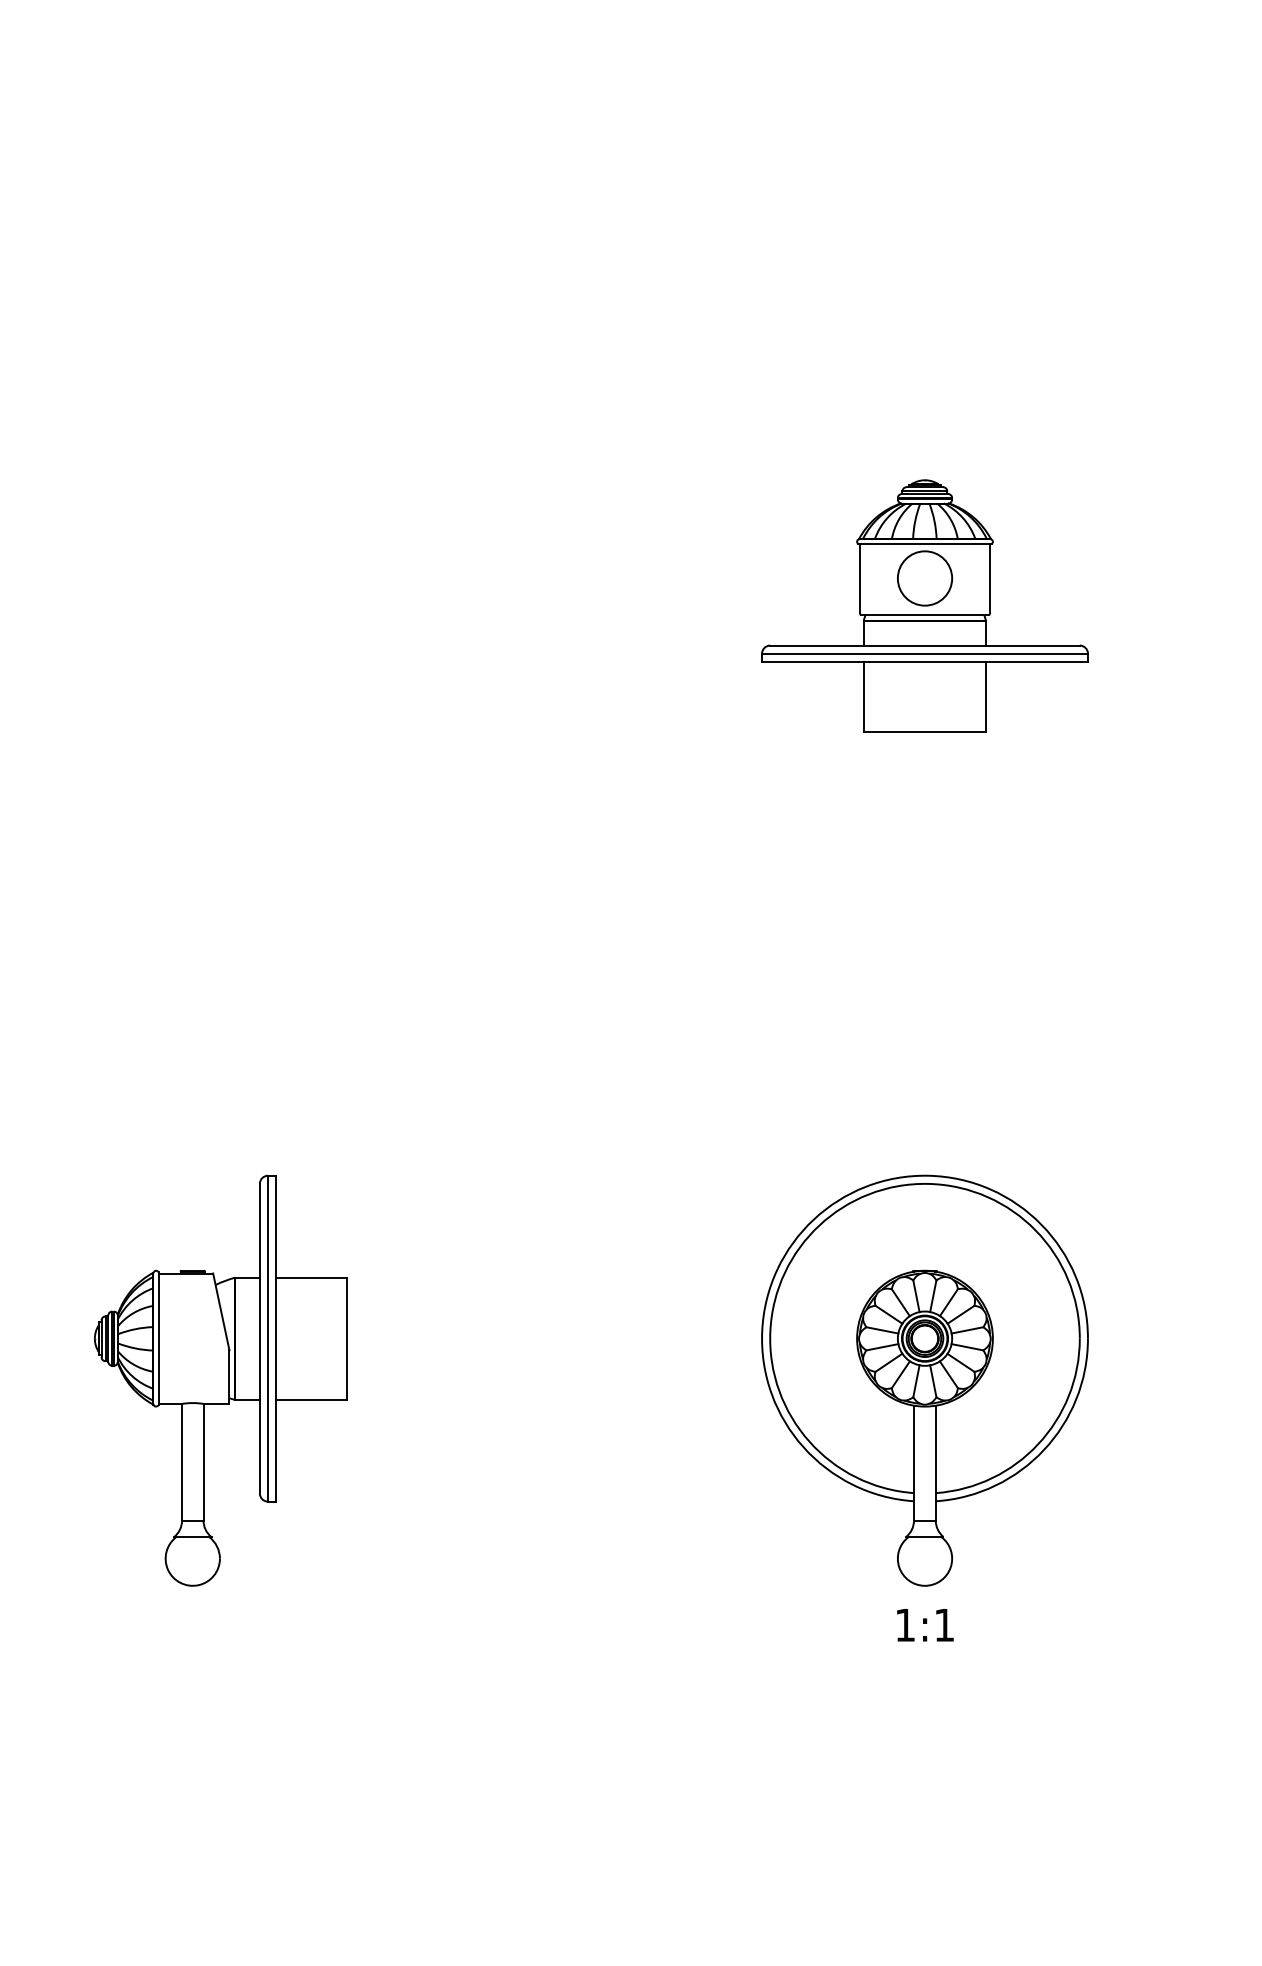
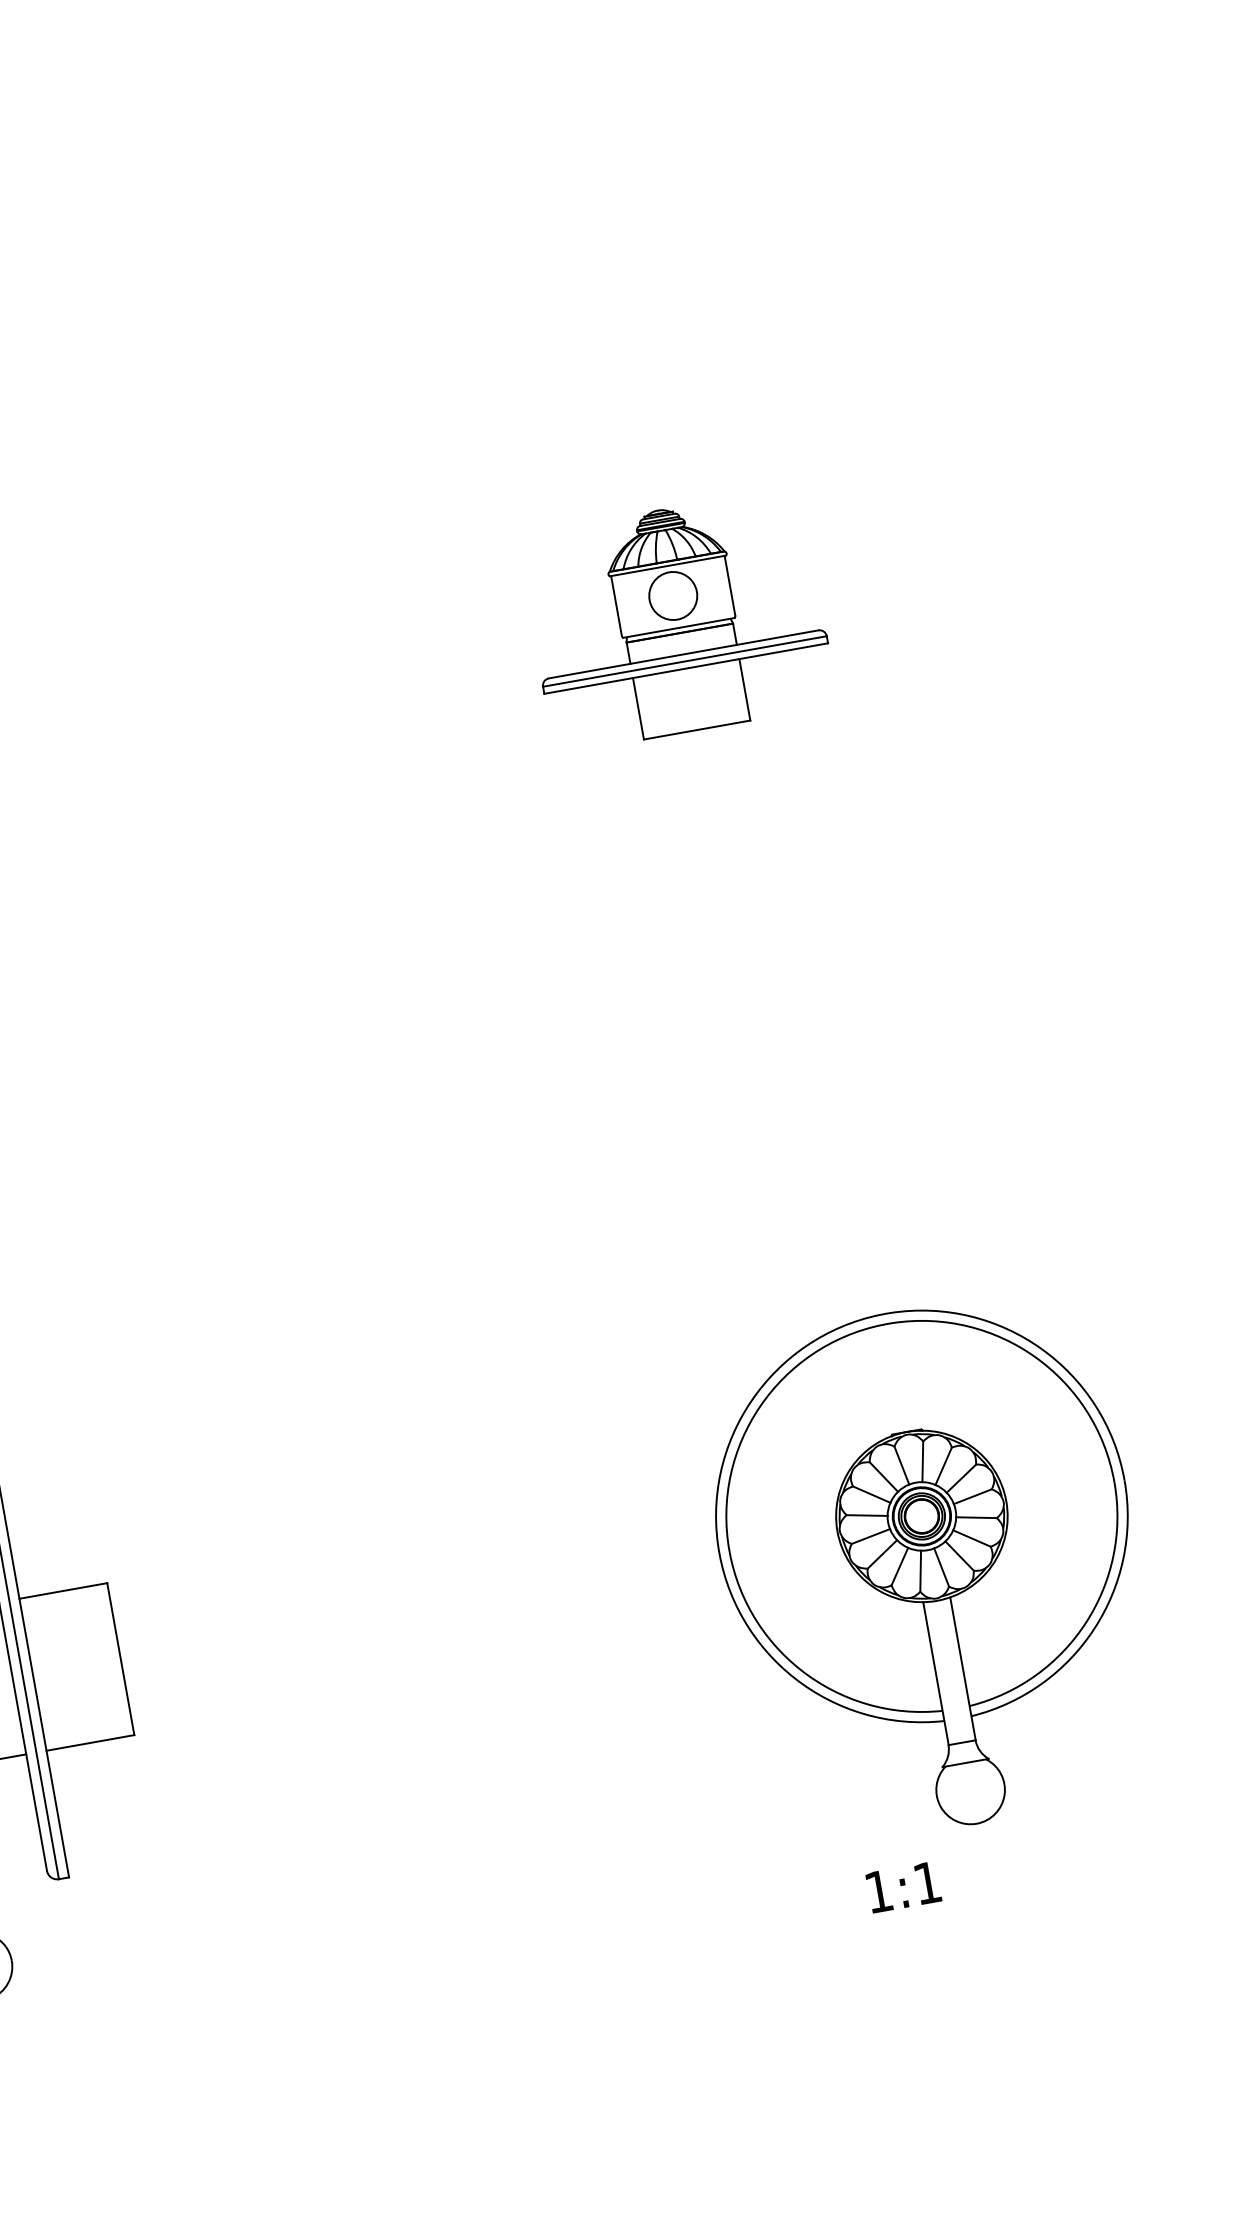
part: (924, 605) -> (676, 619), size x0.7
part: (924, 1380) -> (930, 1568), moved

